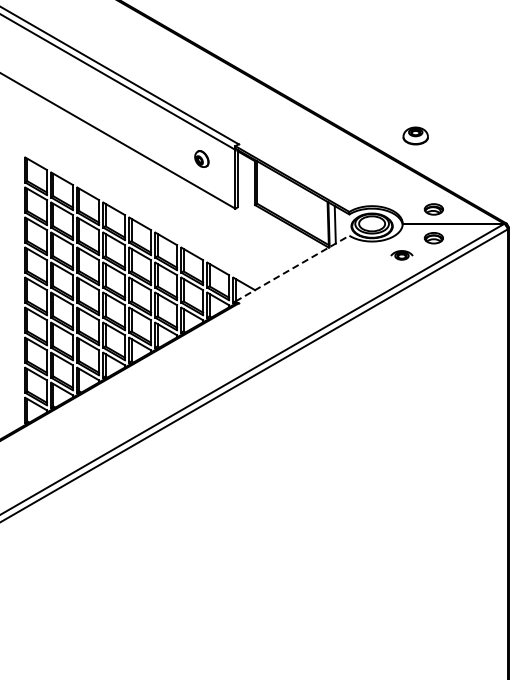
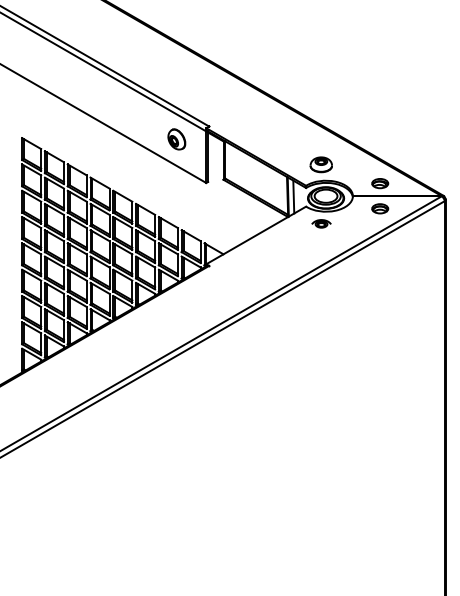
part: (415, 135) -> (321, 164), moved
part: (201, 158) -> (176, 138), size x1.43
part: (401, 255) -> (321, 223), moved
line: (292, 268) -> (256, 235), dashed -> solid

